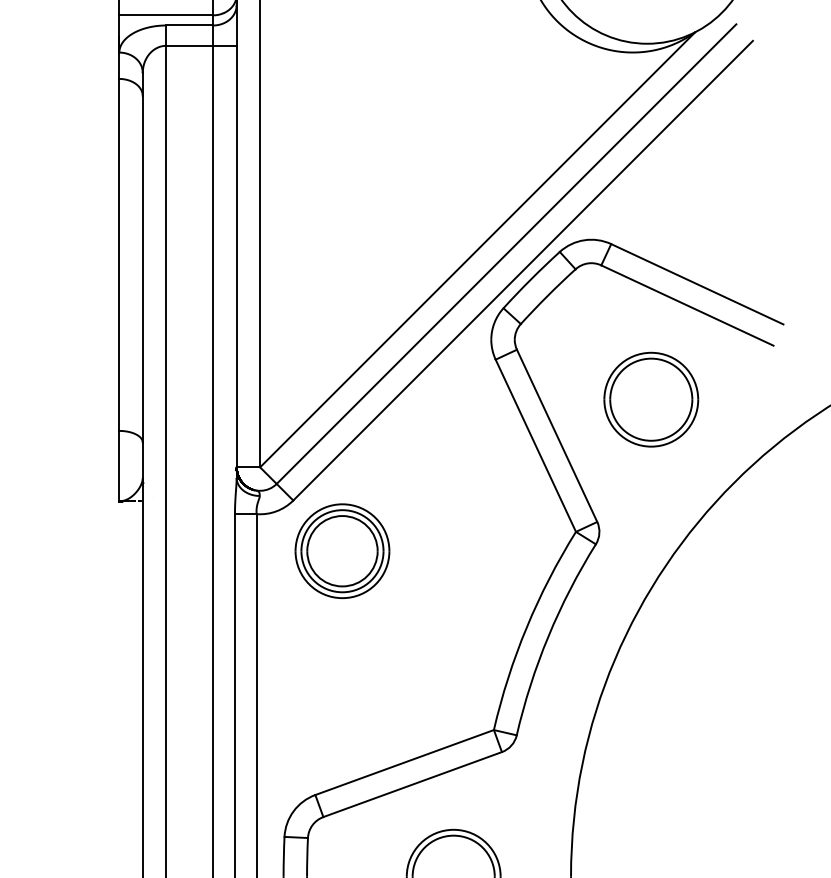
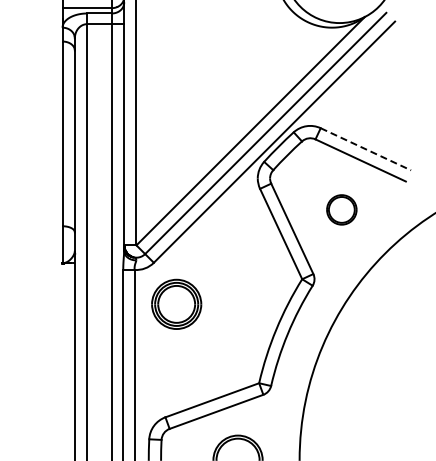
line: (696, 284) -> (365, 149), solid -> dashed
part: (650, 398) -> (341, 209), size x0.6
part: (342, 549) -> (176, 303), moved

